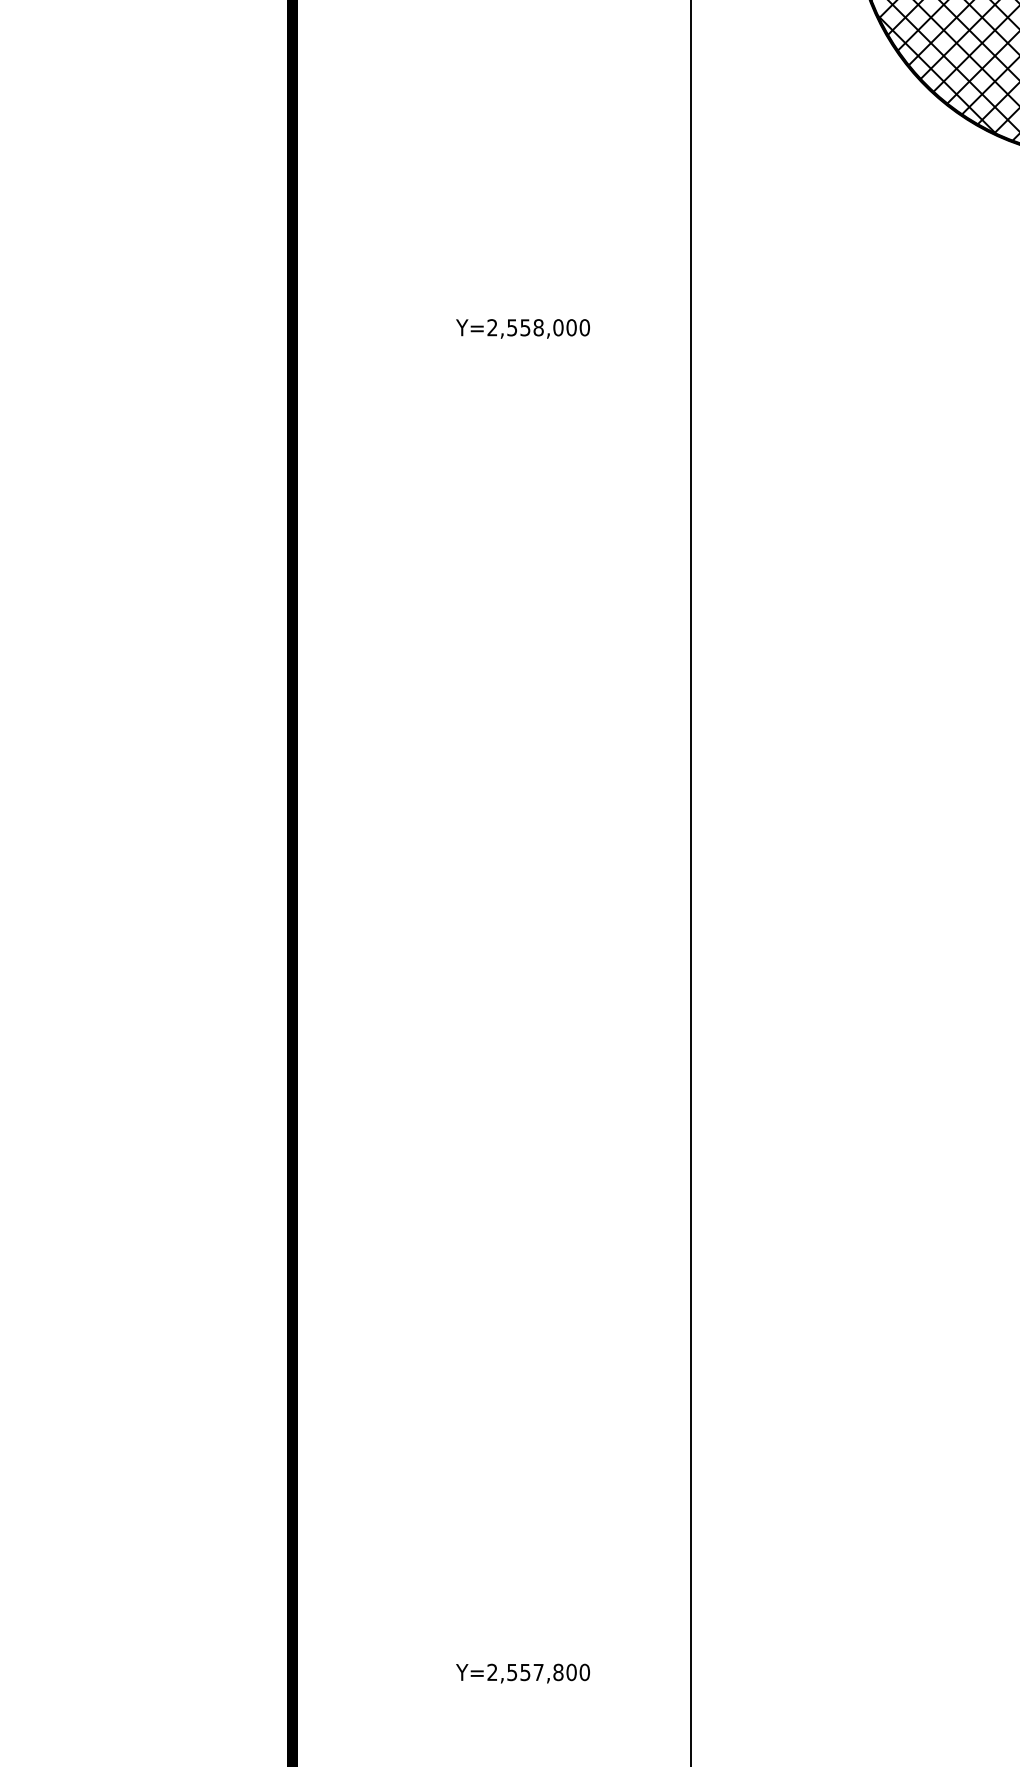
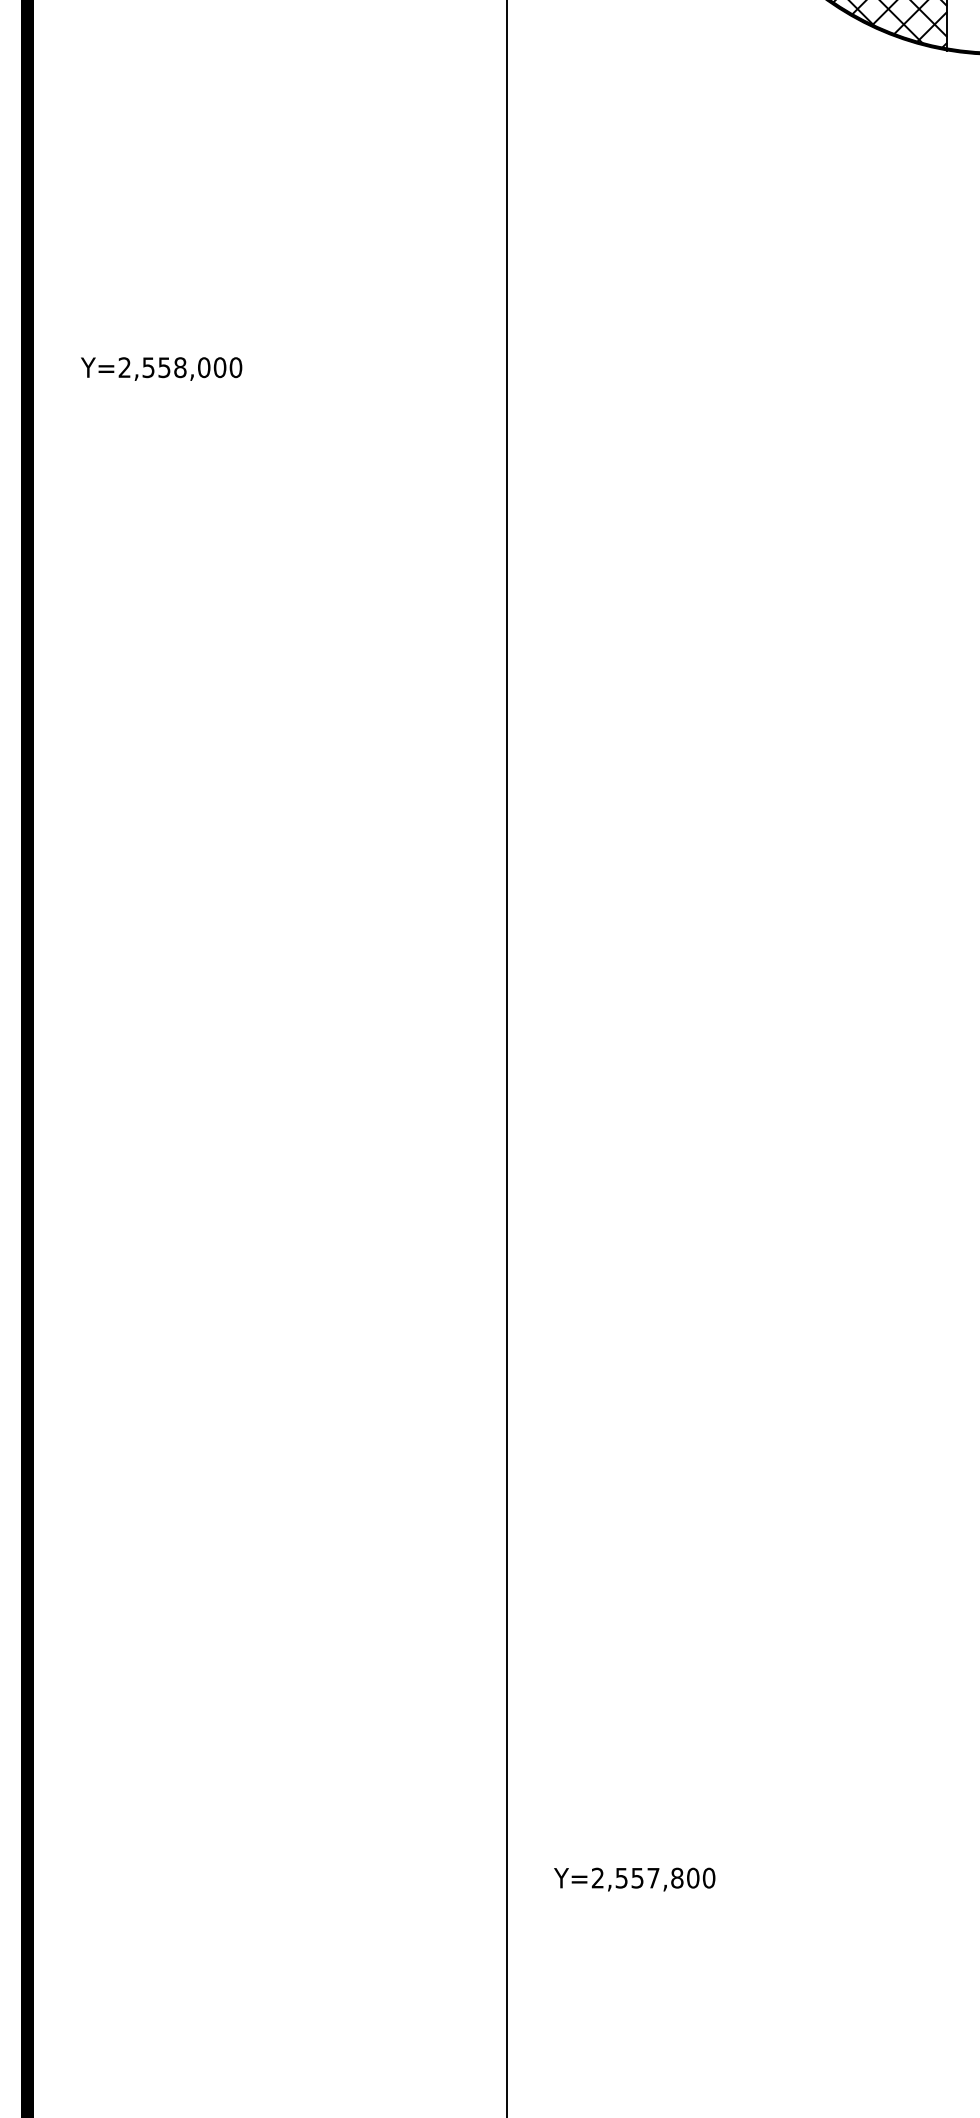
text: (522, 328) -> (160, 368), moved
text: (522, 1673) -> (634, 1879), moved

